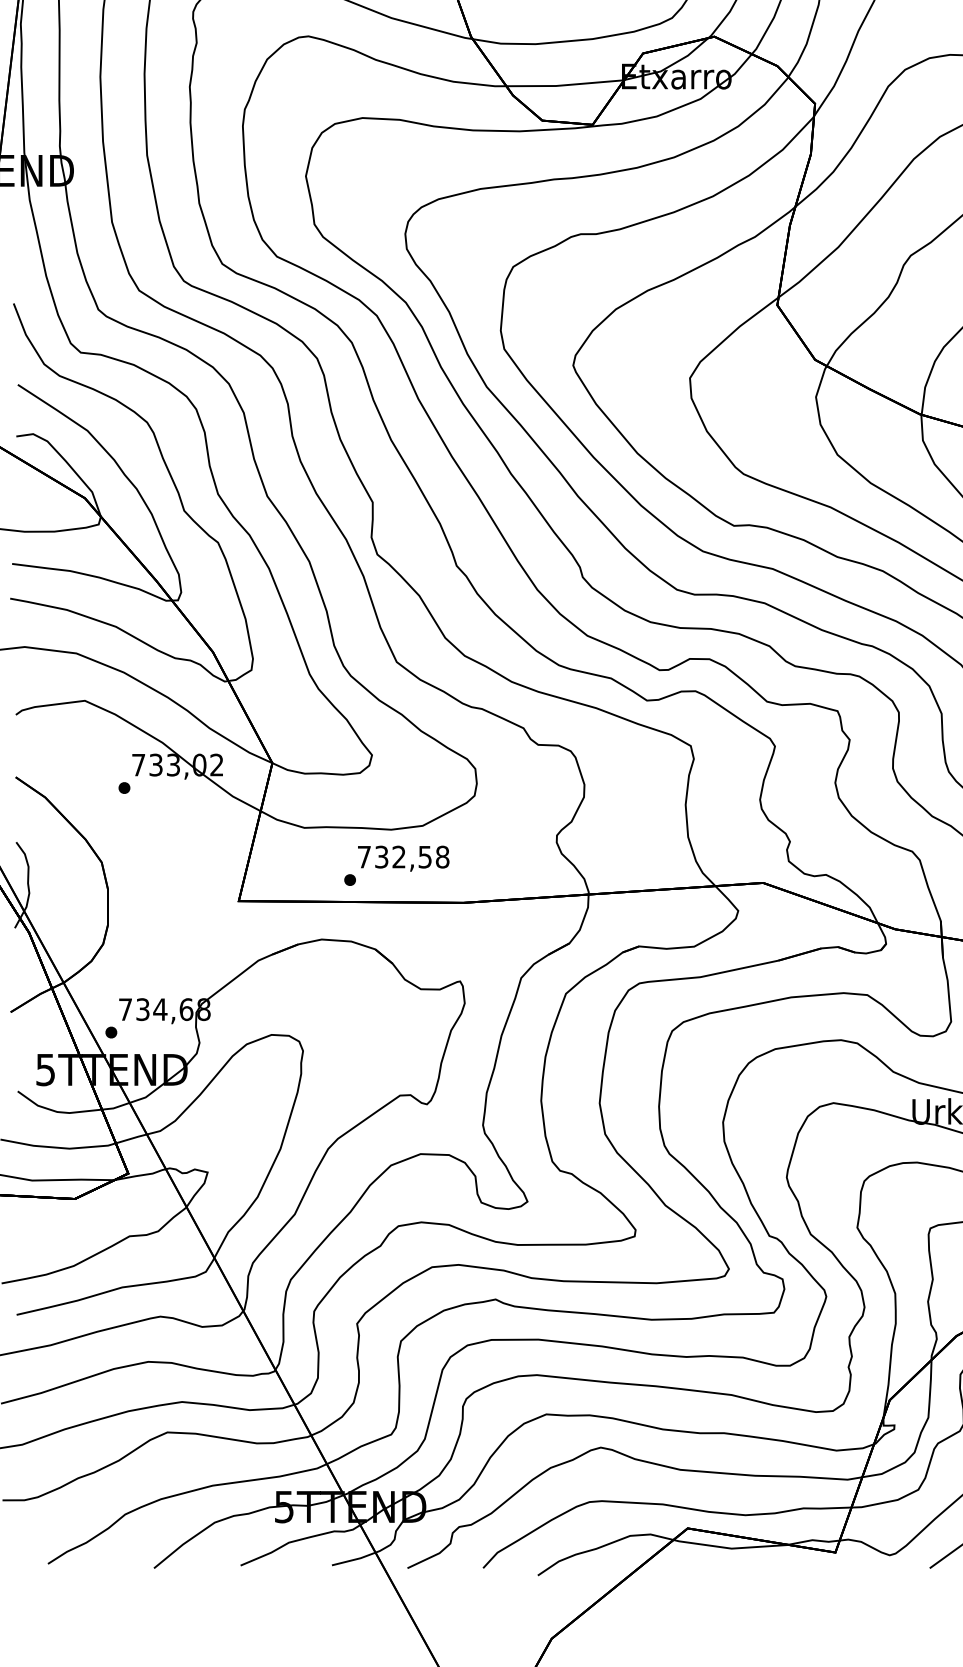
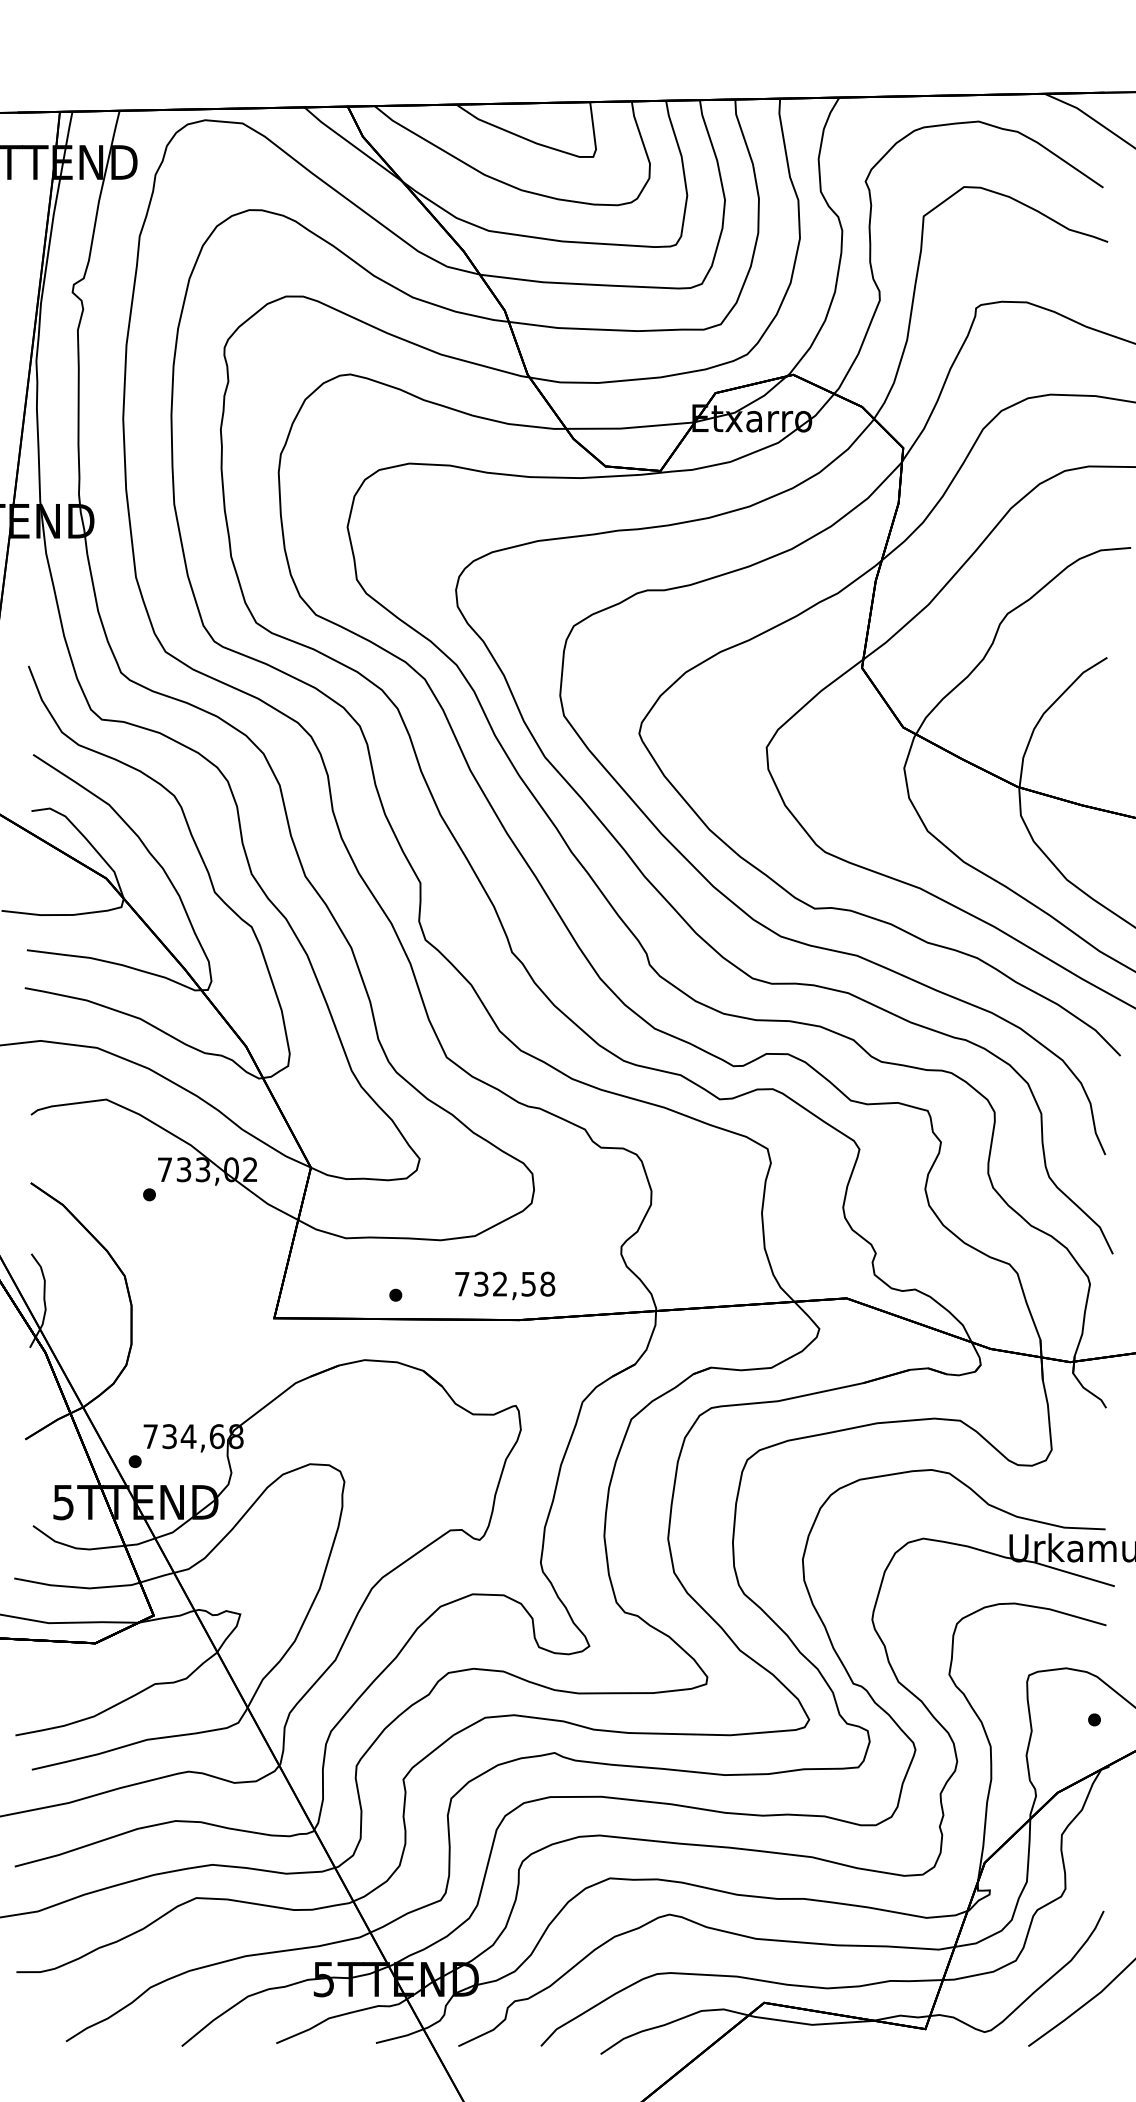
text: (403, 858) -> (505, 1285), moved

